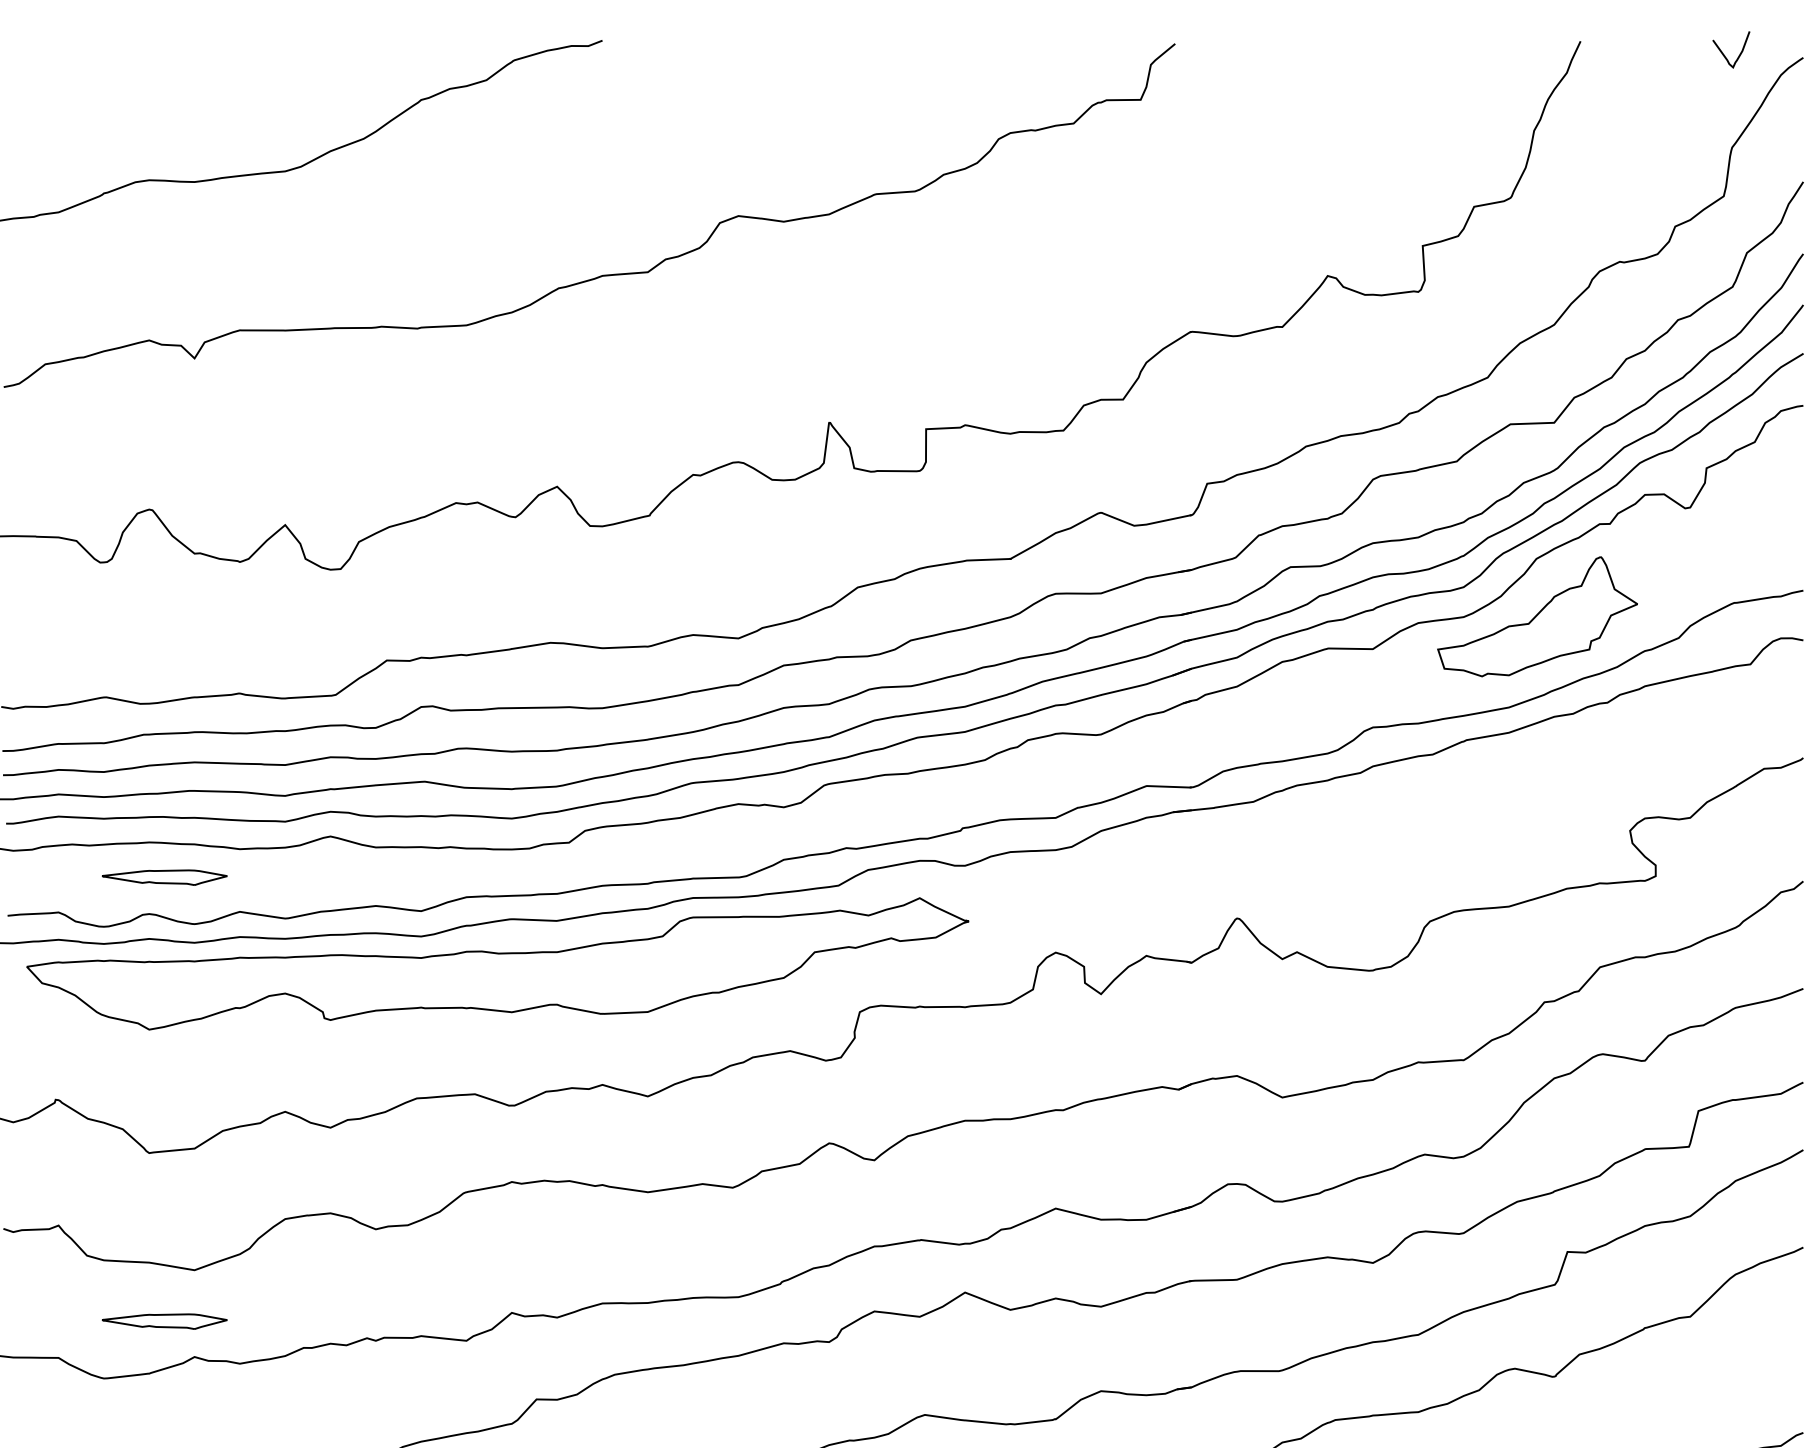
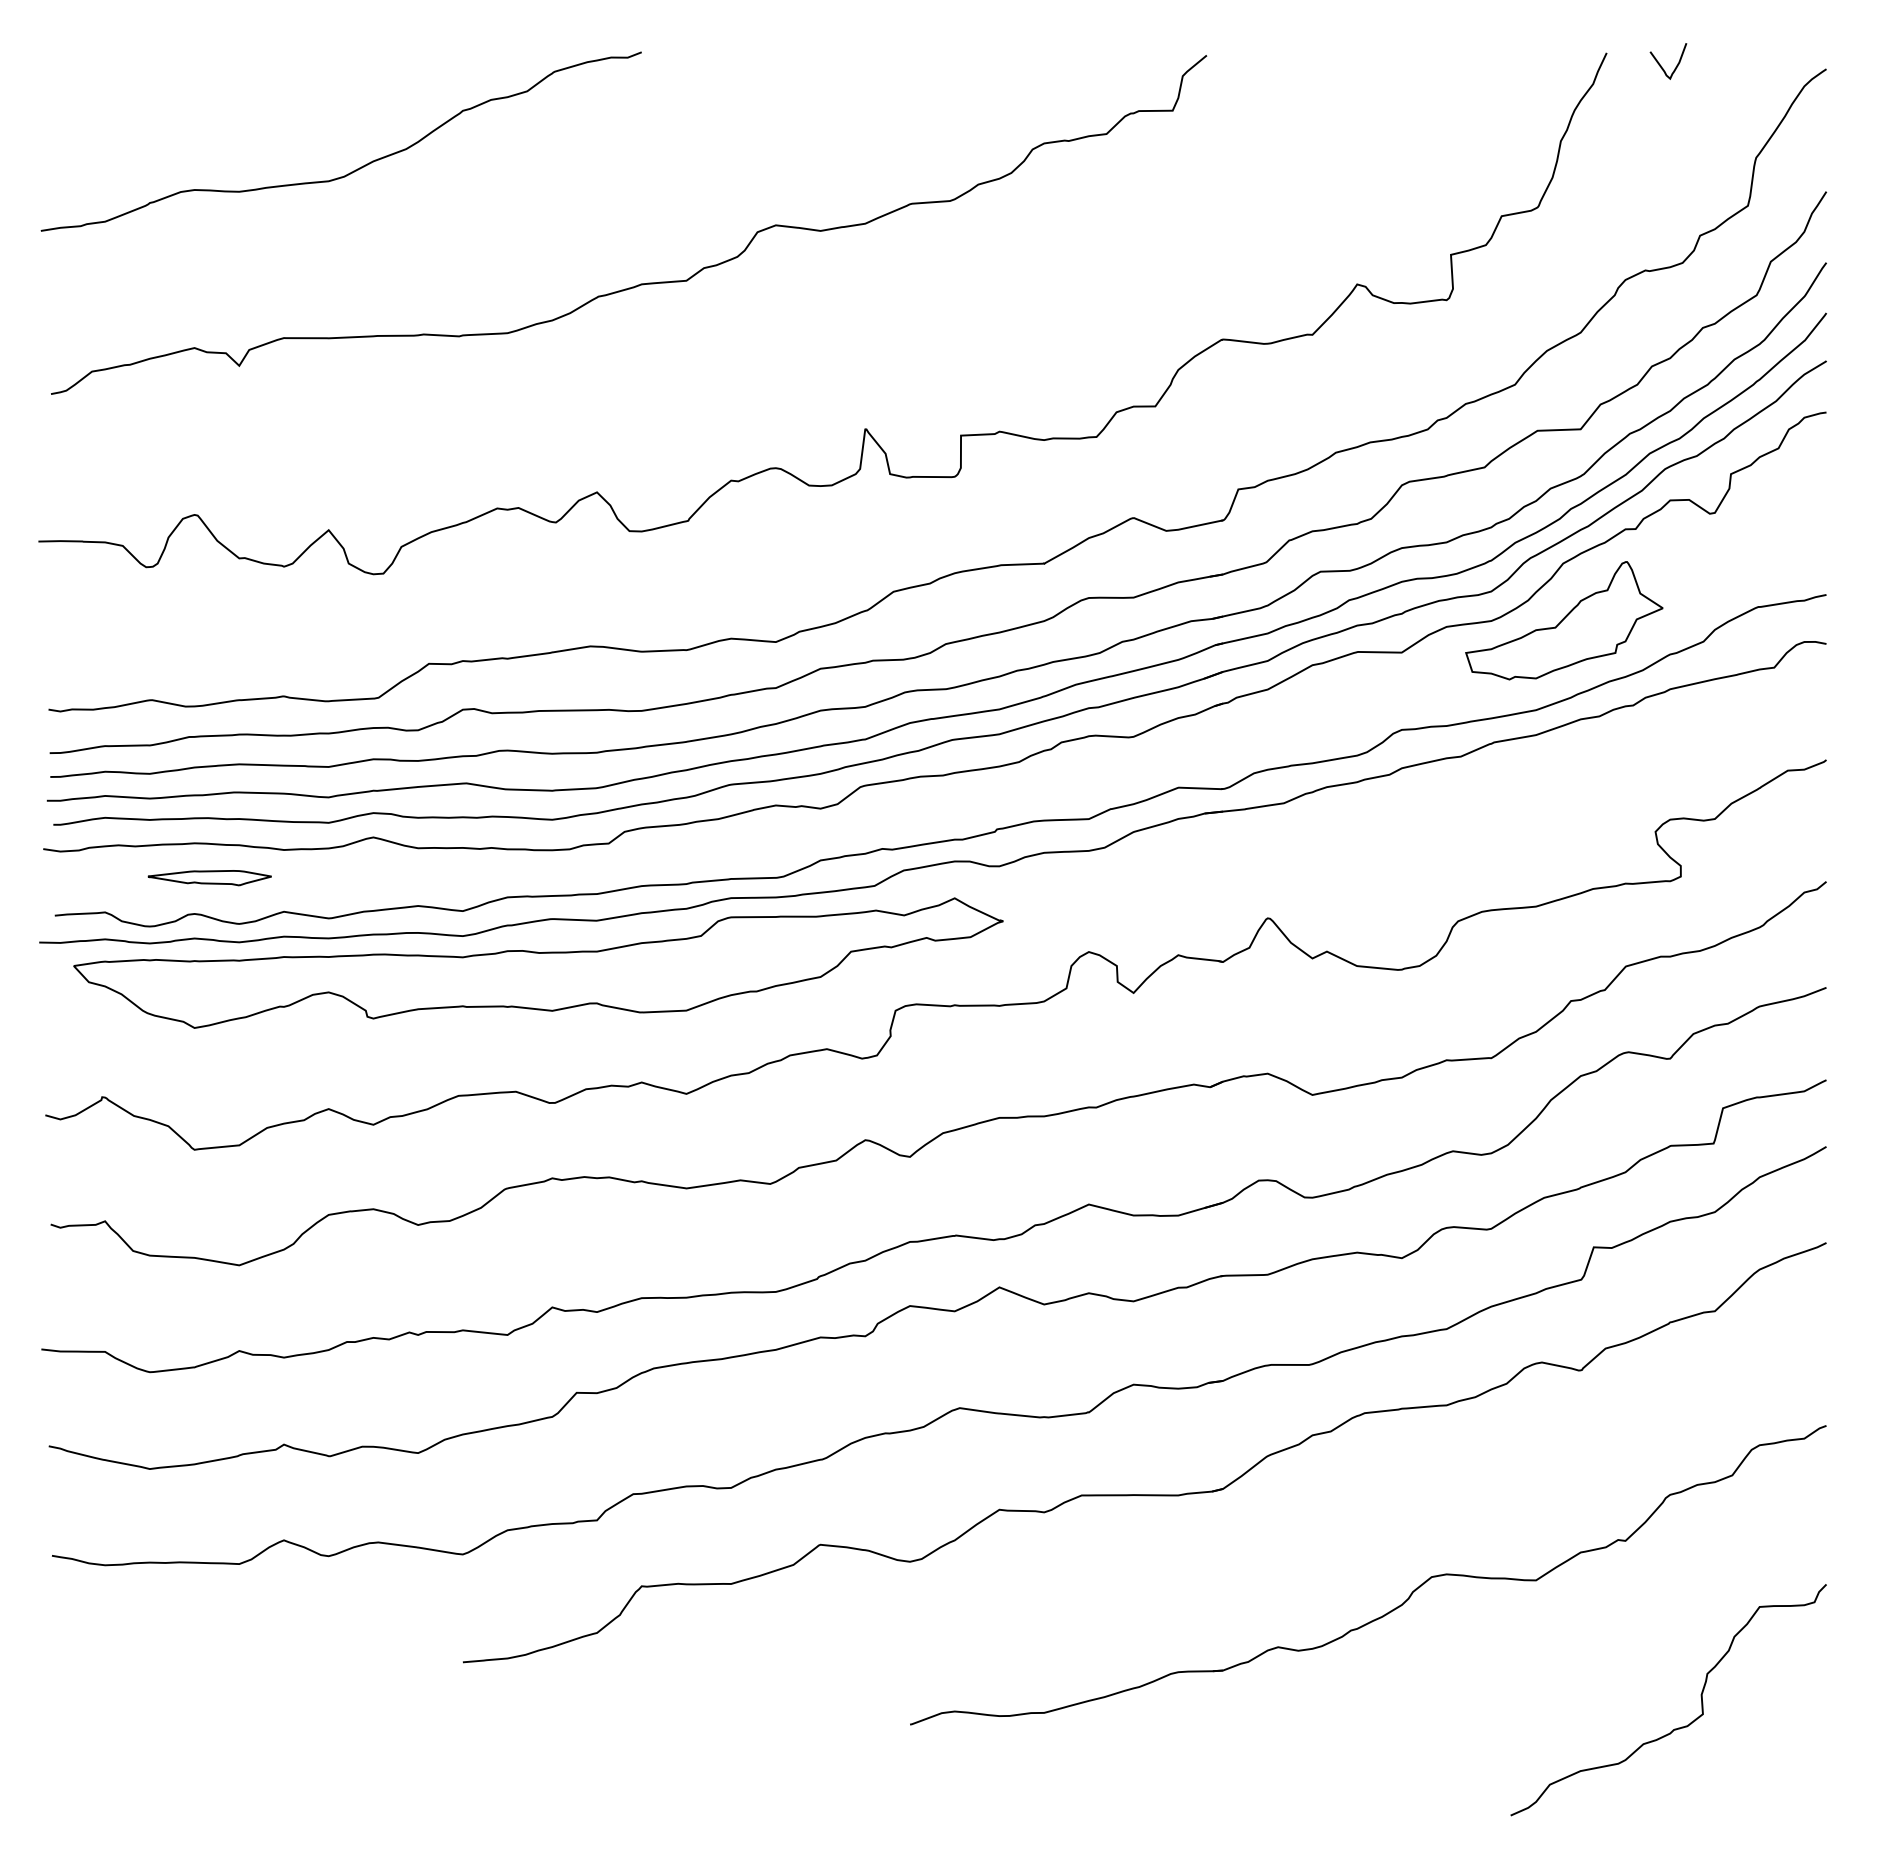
curve: (1724, 54) -> (1661, 65), moved
part: (164, 1322) -> (209, 1316), removed

